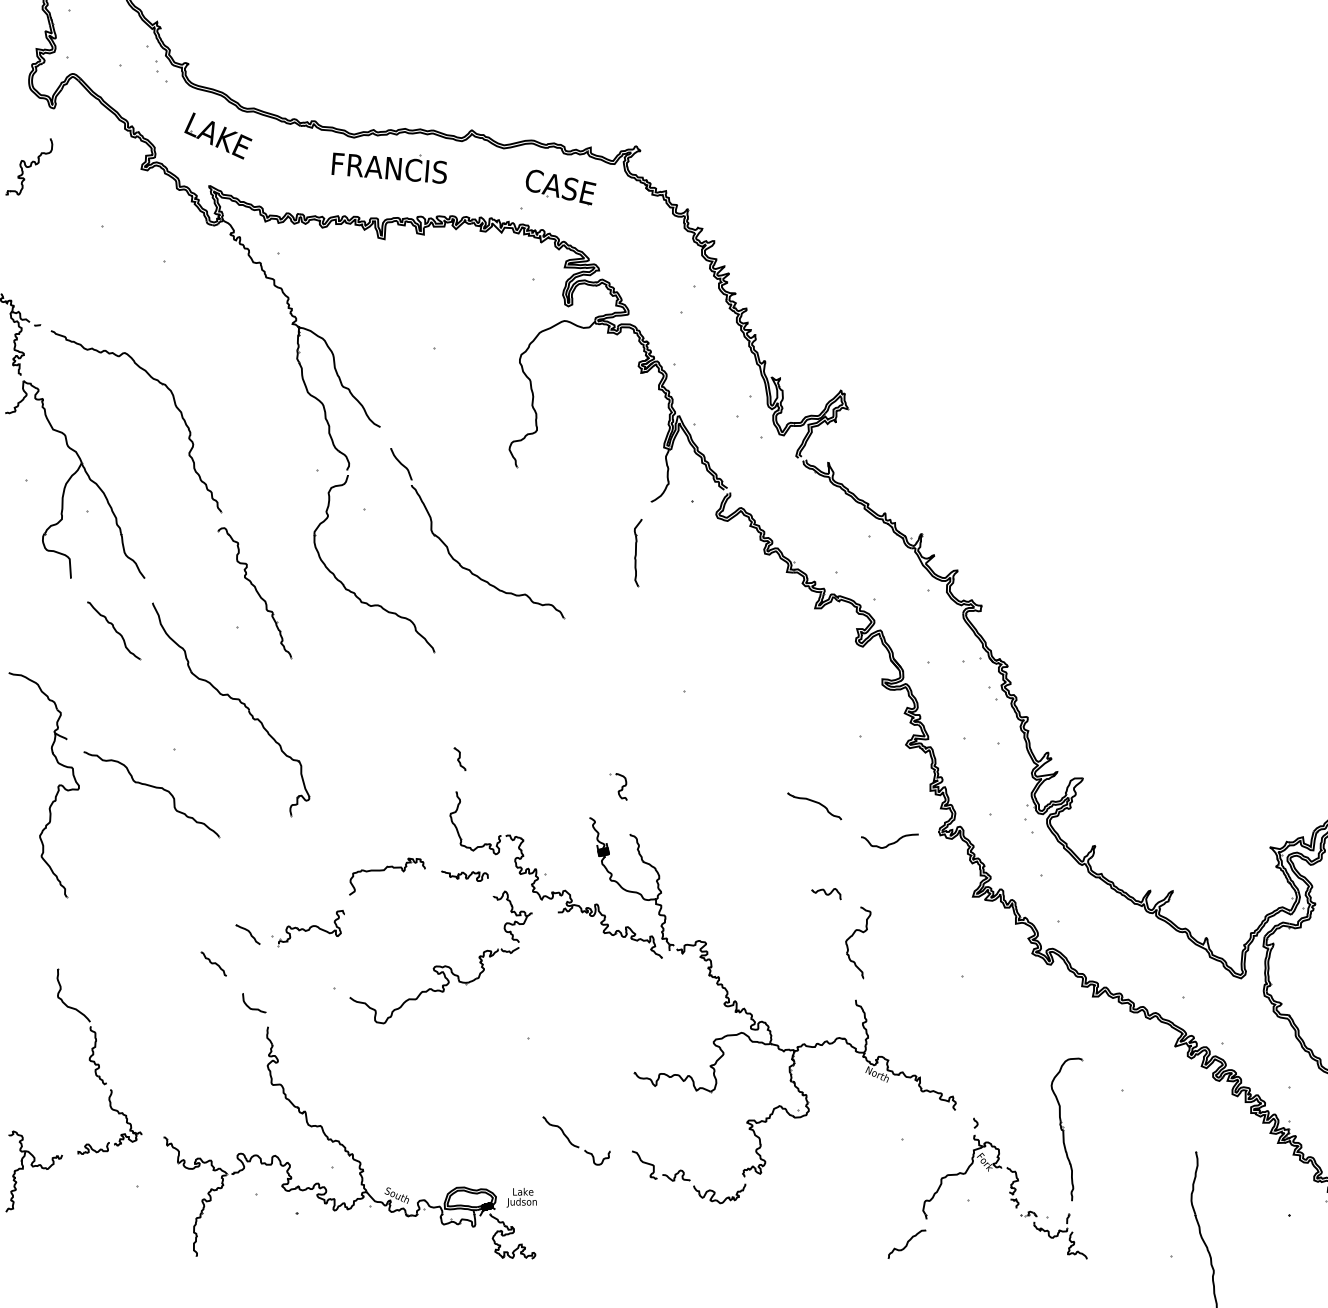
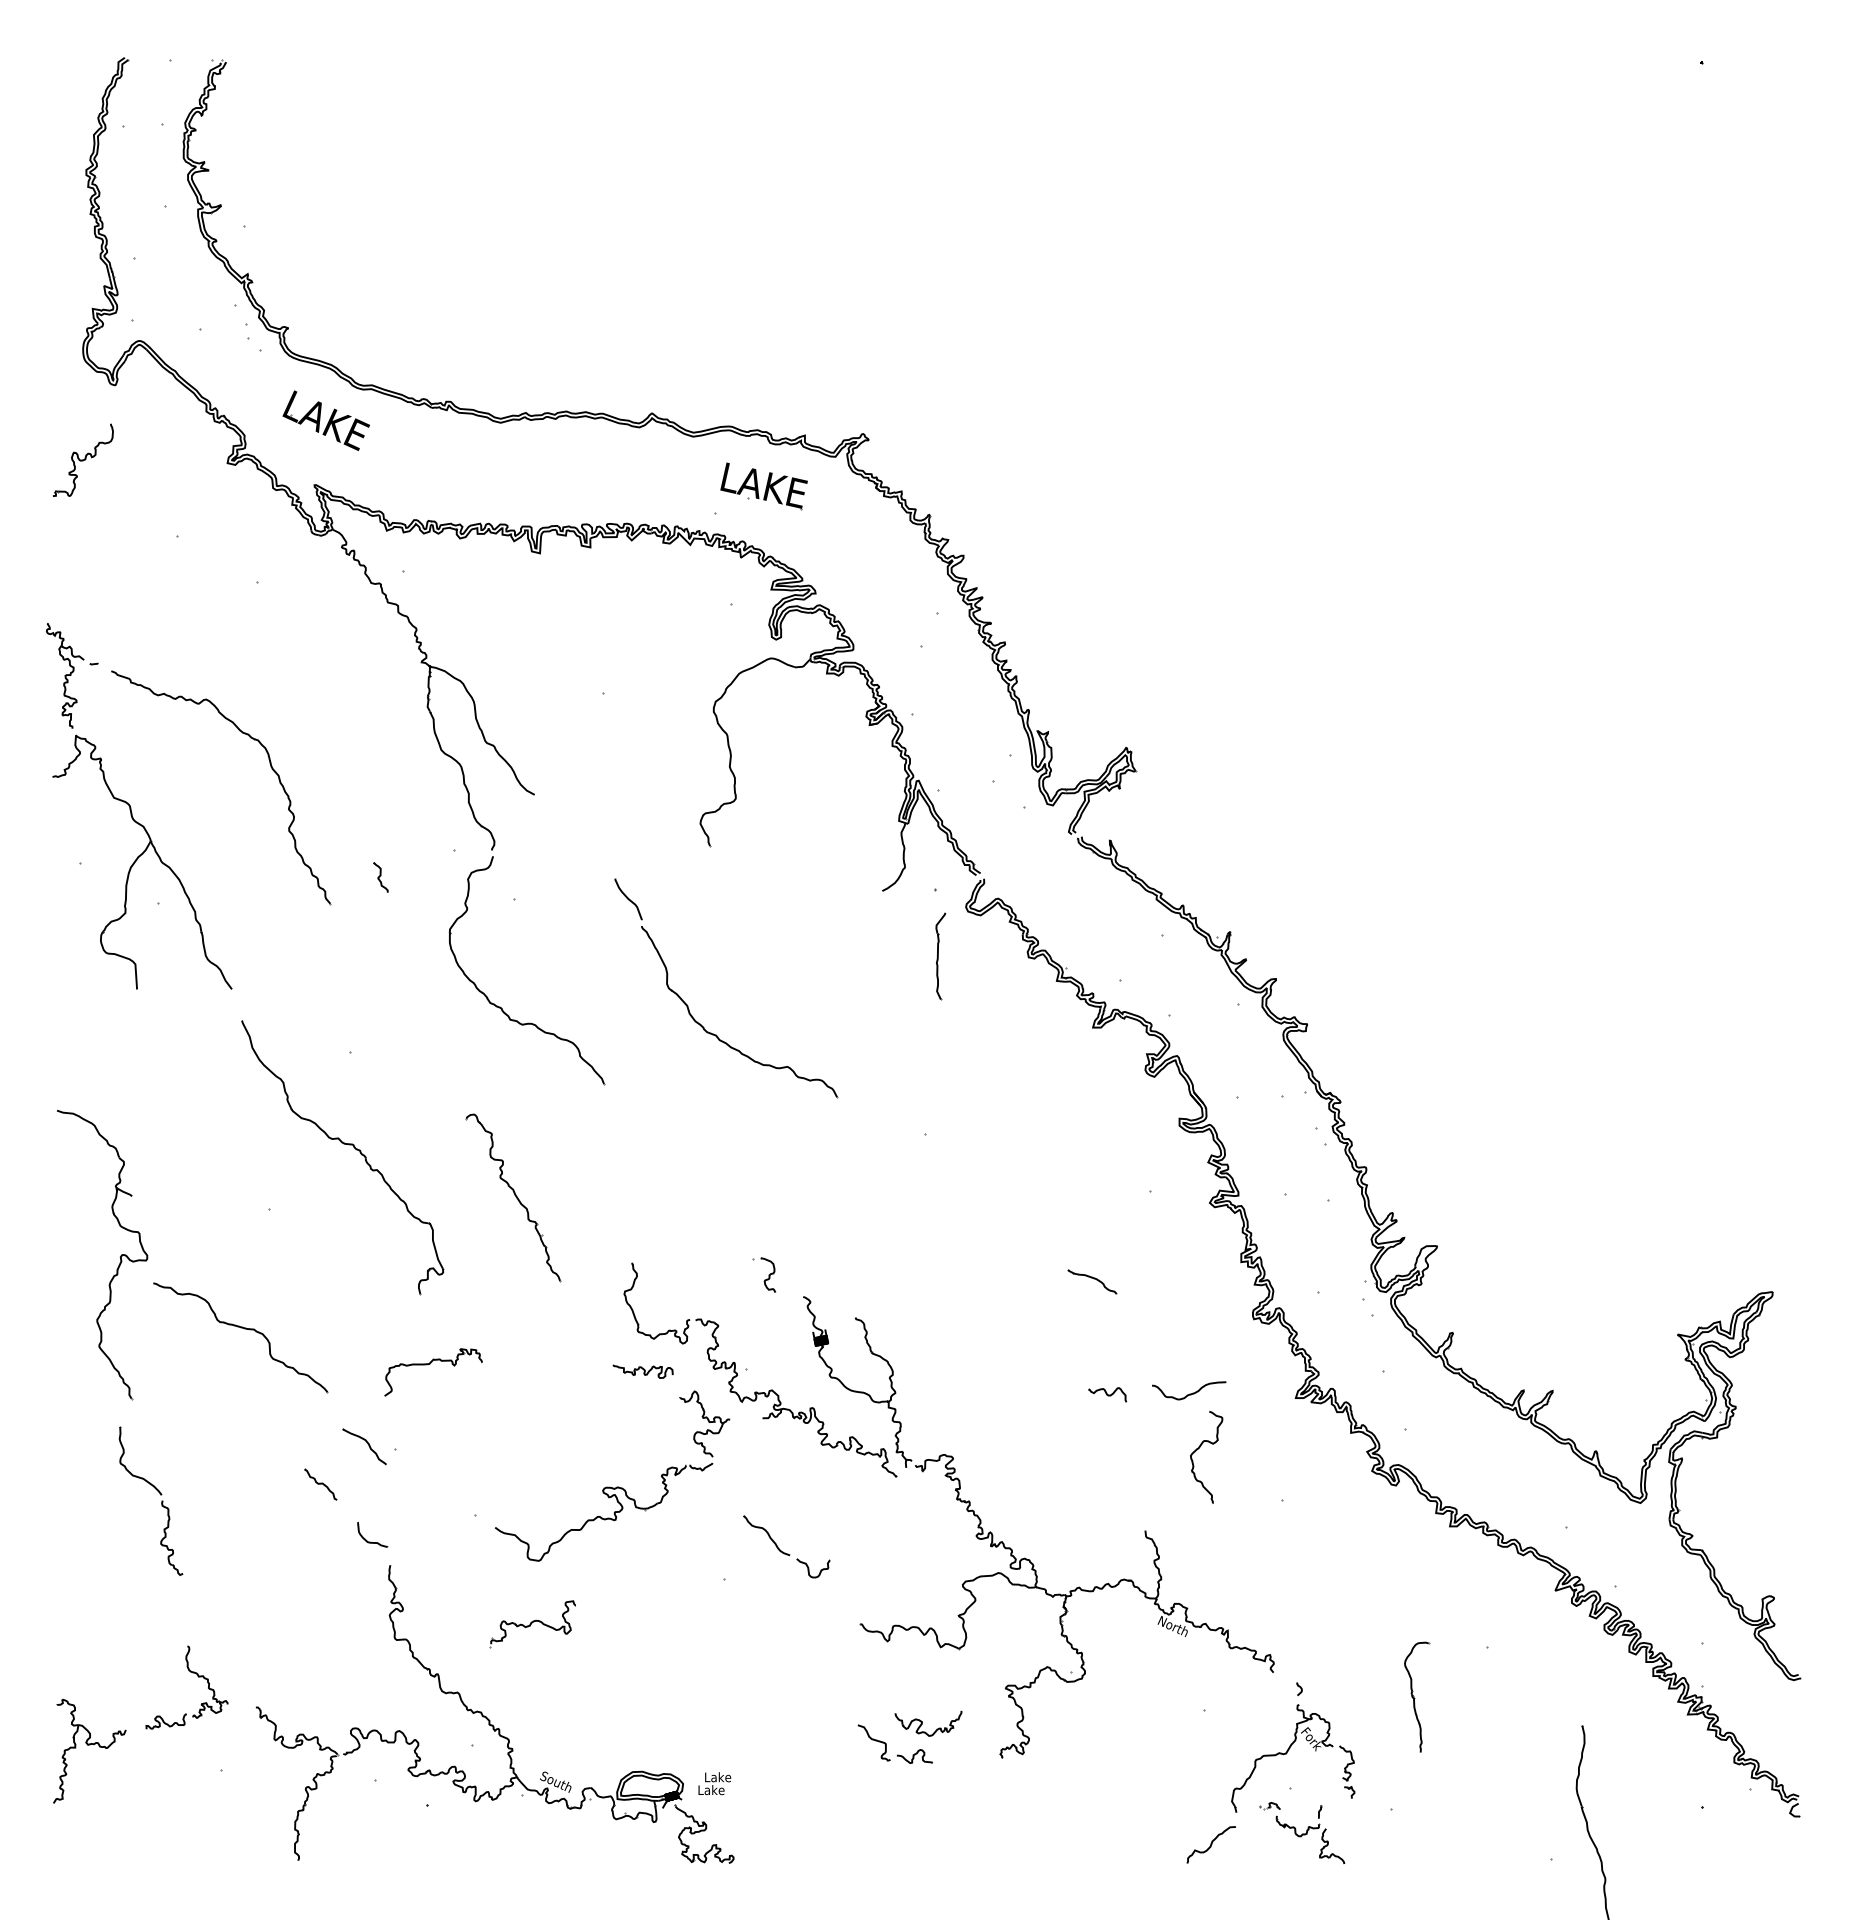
part: (388, 168) -> (545, 462), removed
text: (560, 186) -> (765, 485), CASE -> LAKE
part: (448, 546) -> (688, 1005), moved
part: (637, 553) -> (940, 956), moved
part: (255, 592) -> (513, 1197), moved
part: (114, 630) -> (192, 1056), removed
part: (459, 759) -> (380, 877), moved
part: (617, 786) -> (763, 1274), moved
part: (154, 788) -> (244, 1329), moved
part: (814, 805) -> (1092, 1281), size x0.7
curve: (890, 843) -> (1189, 1393), moved
part: (385, 870) -> (430, 1364), moved
part: (311, 928) -> (532, 1624), moved
part: (248, 934) -> (364, 1446), size x1.4
part: (852, 936) -> (1198, 1449), moved
part: (90, 1026) -> (161, 1500), moved
part: (1066, 1129) -> (1416, 1697), size x0.6
part: (576, 1140) -> (786, 1546), moved
part: (719, 1193) -> (928, 1723), moved
text: (521, 1202) -> (715, 1791), Judson -> Lake
part: (1054, 1234) -> (1302, 1832), moved

